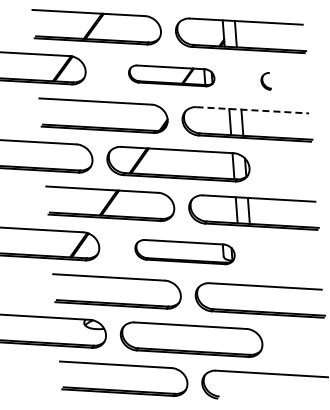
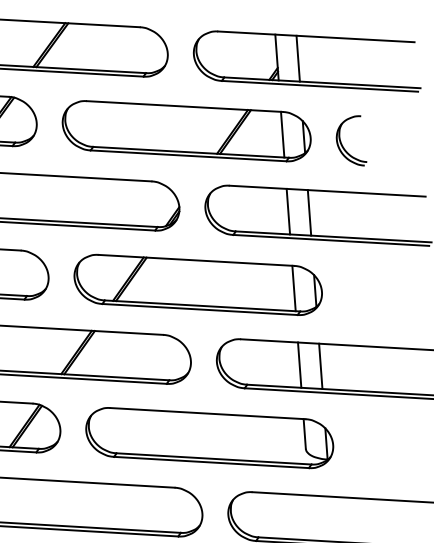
part: (171, 75) -> (186, 130), size x1.67
part: (266, 81) -> (351, 141), size x1.67
line: (253, 110) -> (328, 191), dashed -> solid
part: (184, 251) -> (208, 436), size x1.43

